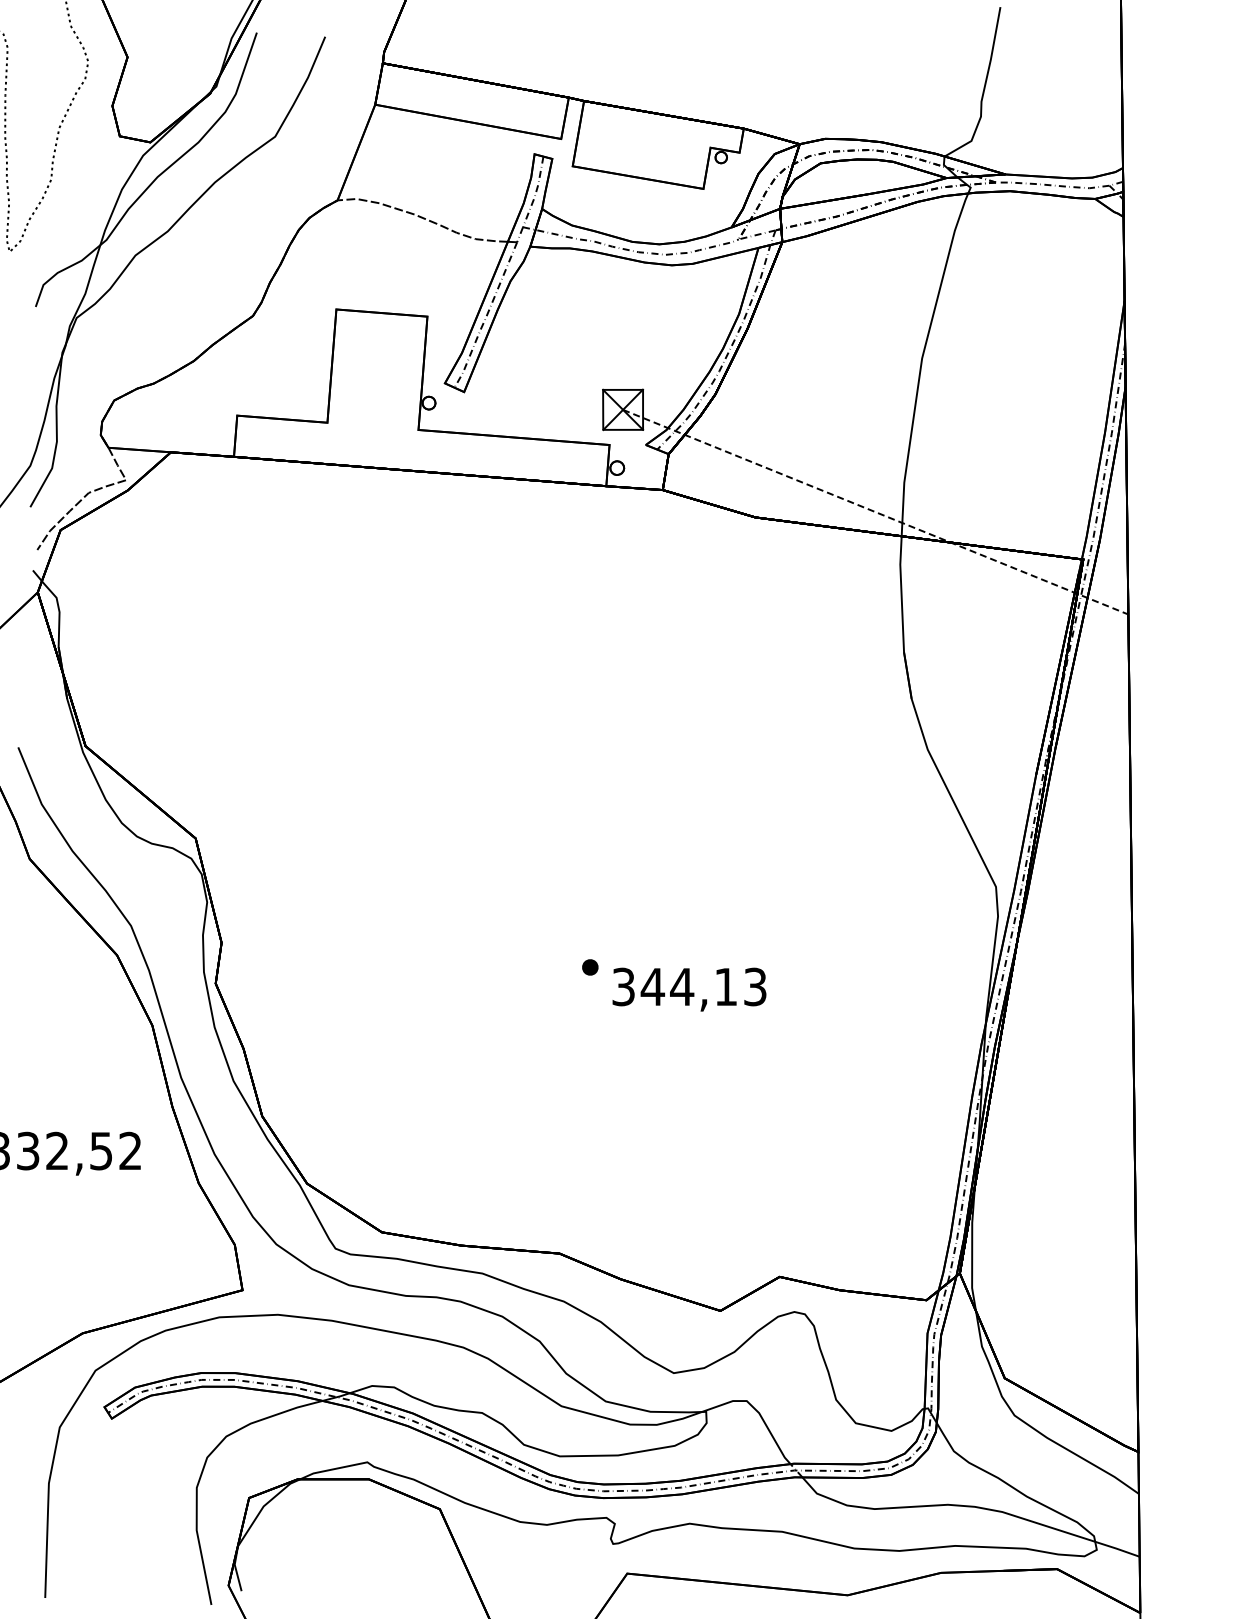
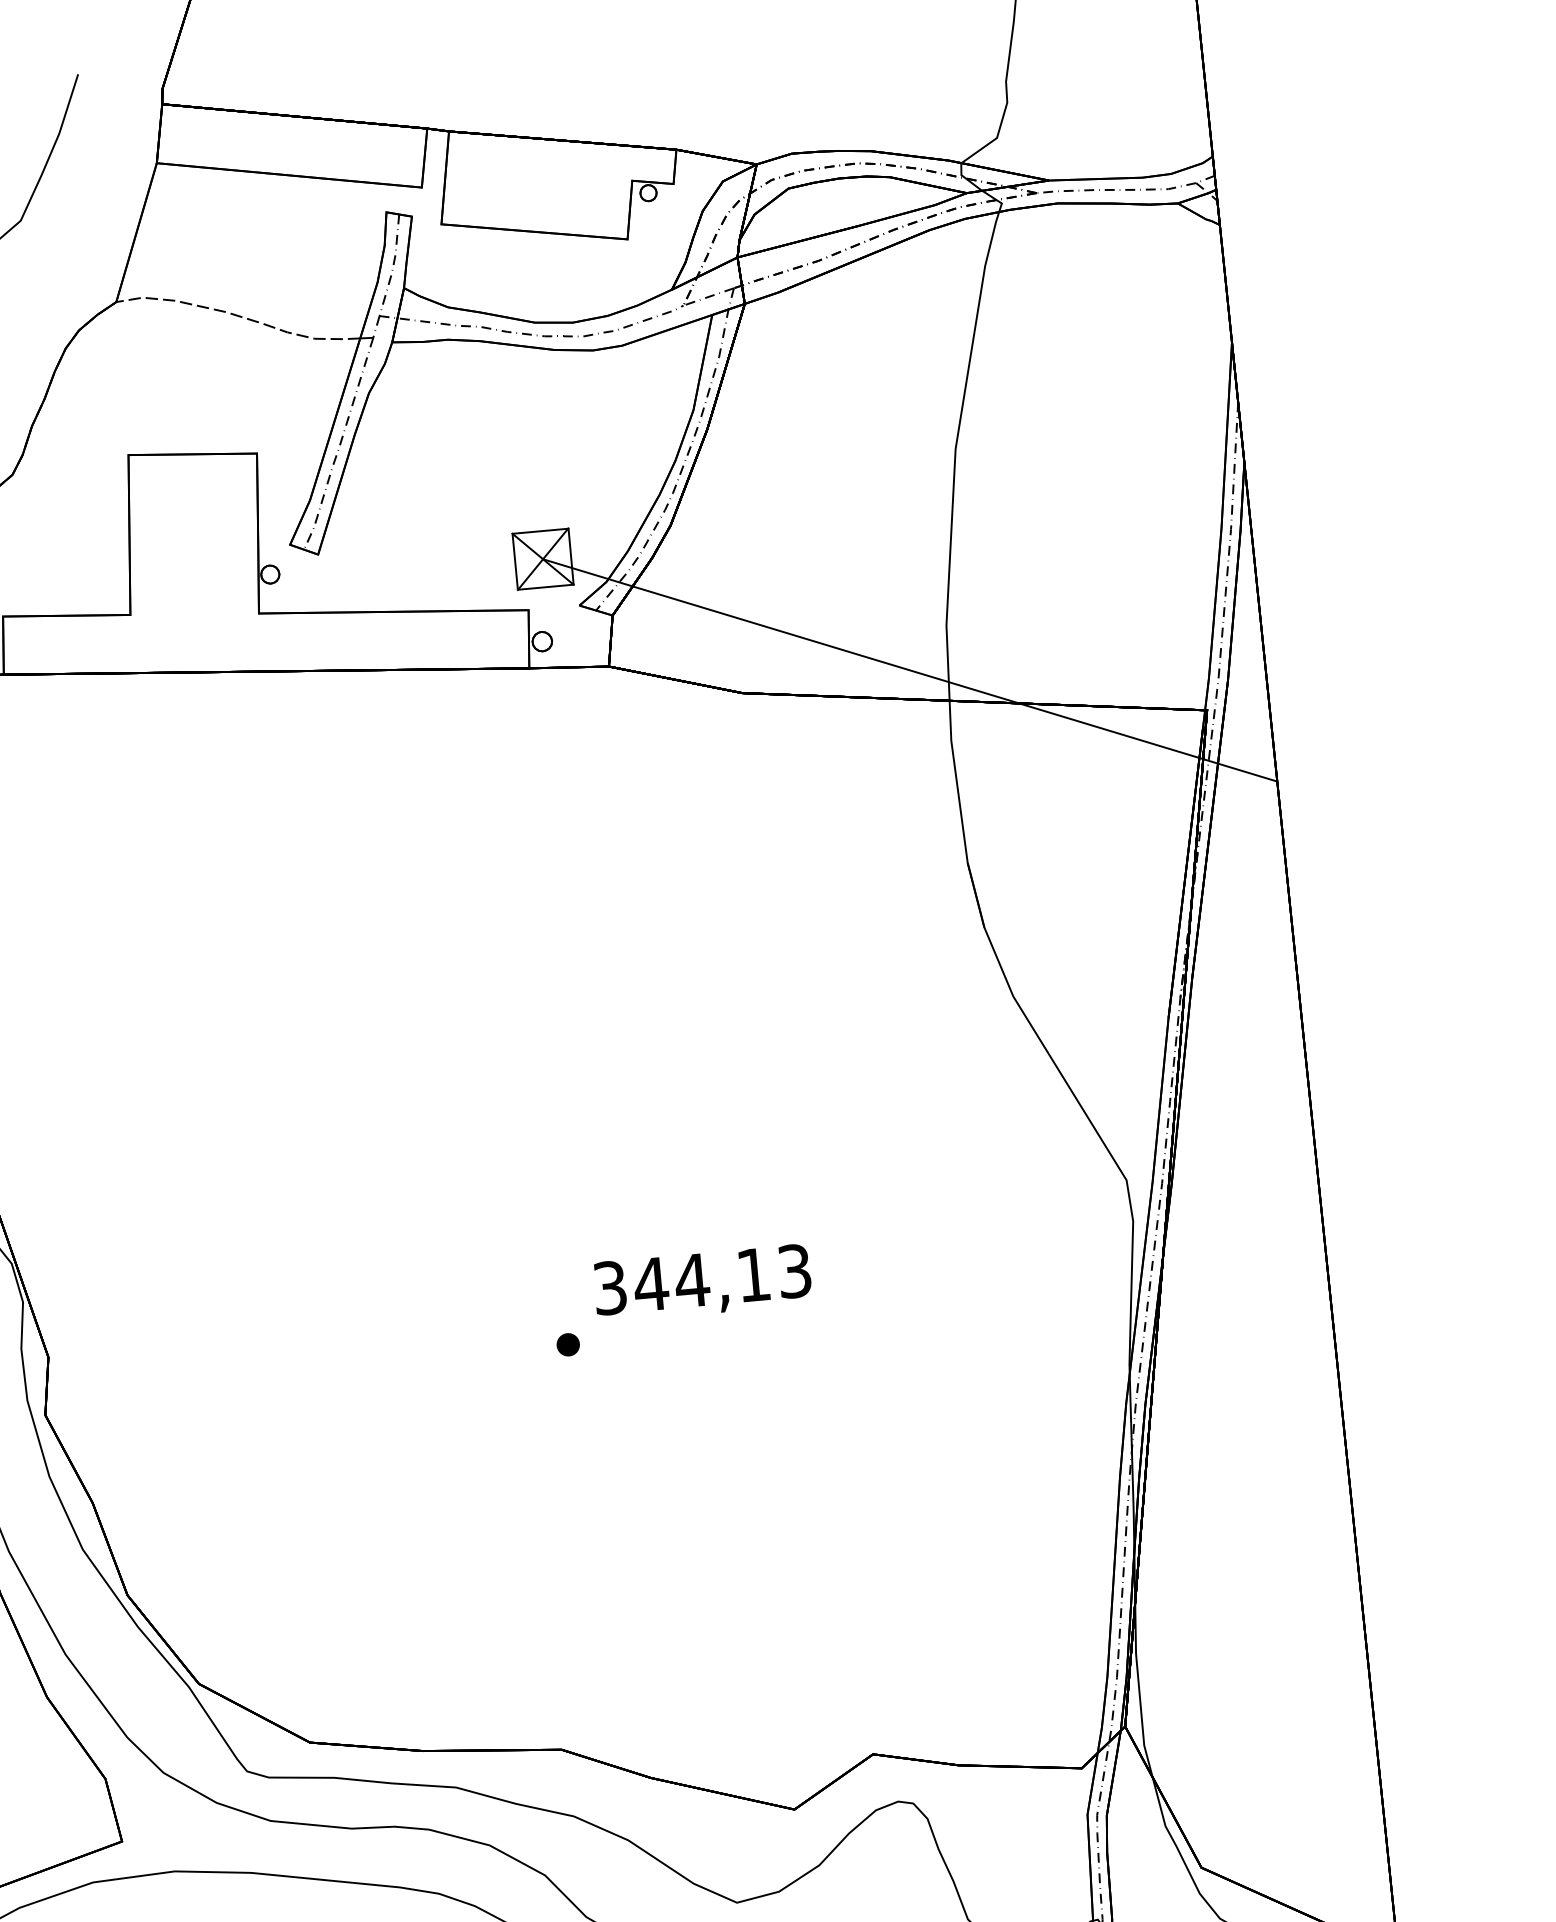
line: (875, 512) -> (909, 670), dashed -> solid
text: (689, 989) -> (702, 1283), moved

